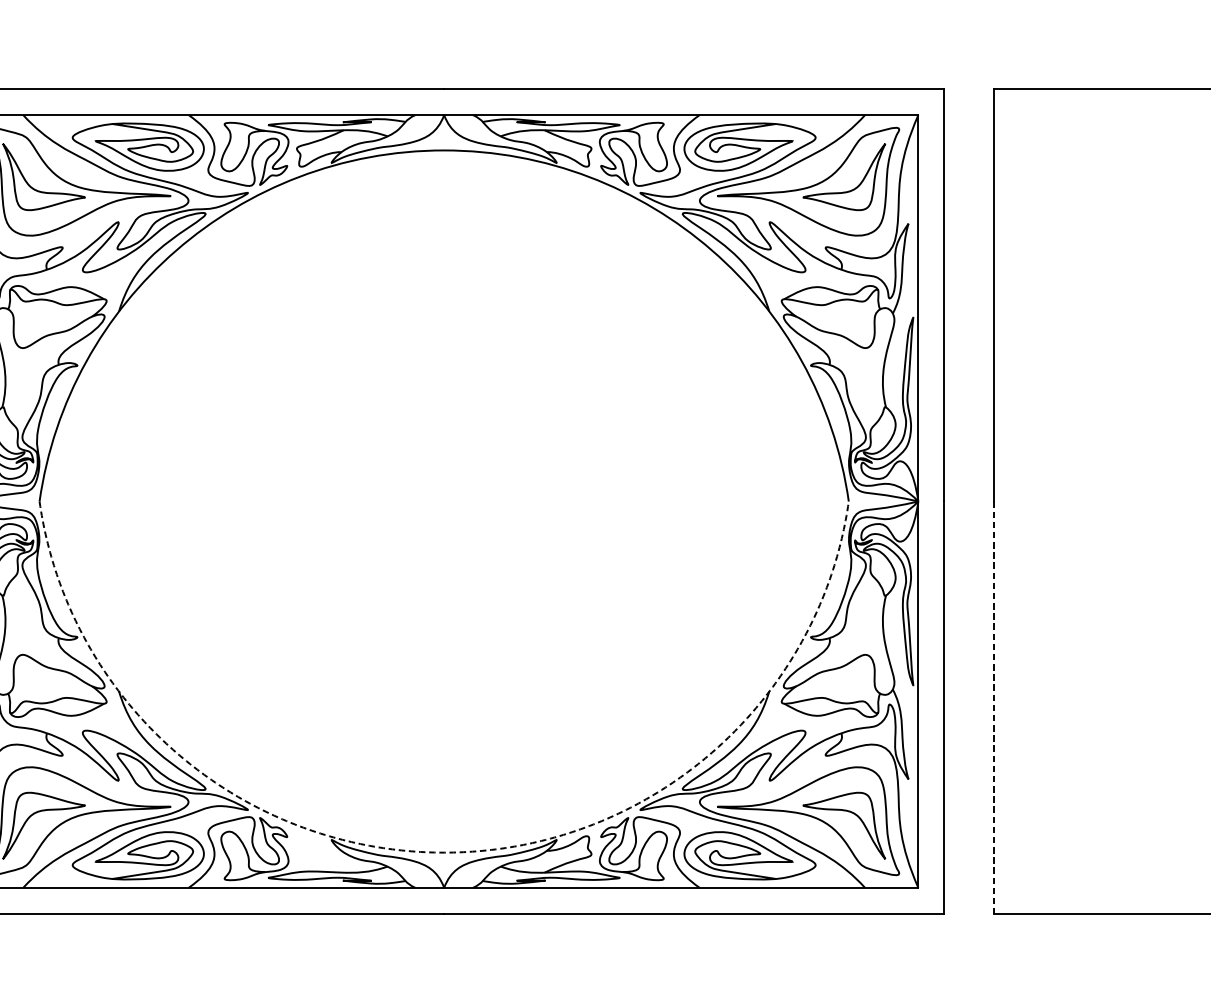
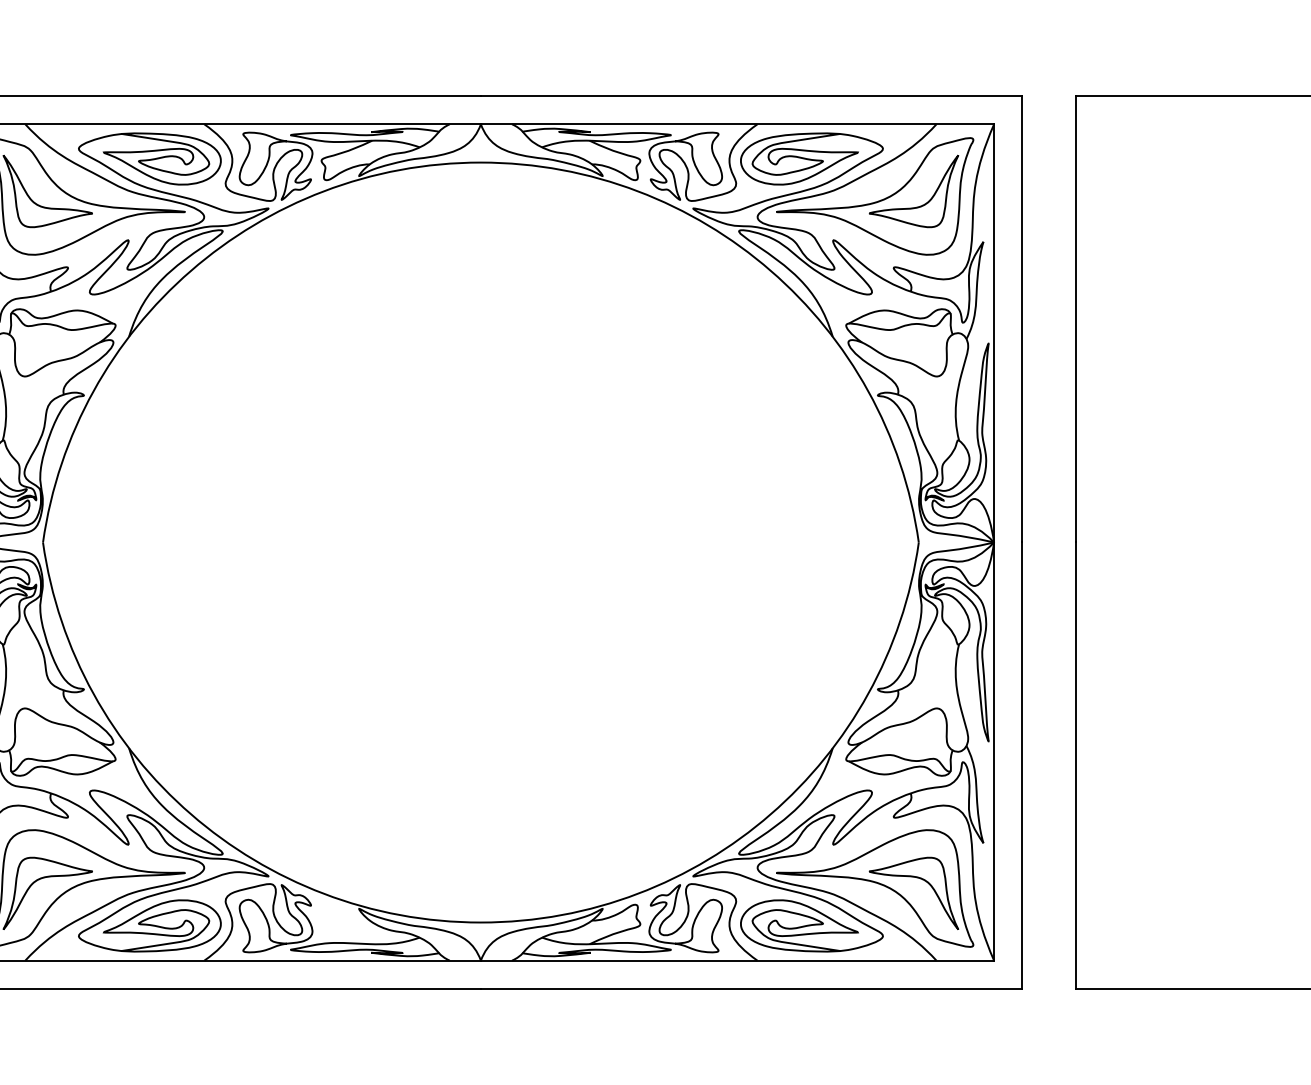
line: (994, 708) -> (1076, 766), dashed -> solid
arc: (443, 852) -> (480, 922), dashed -> solid

